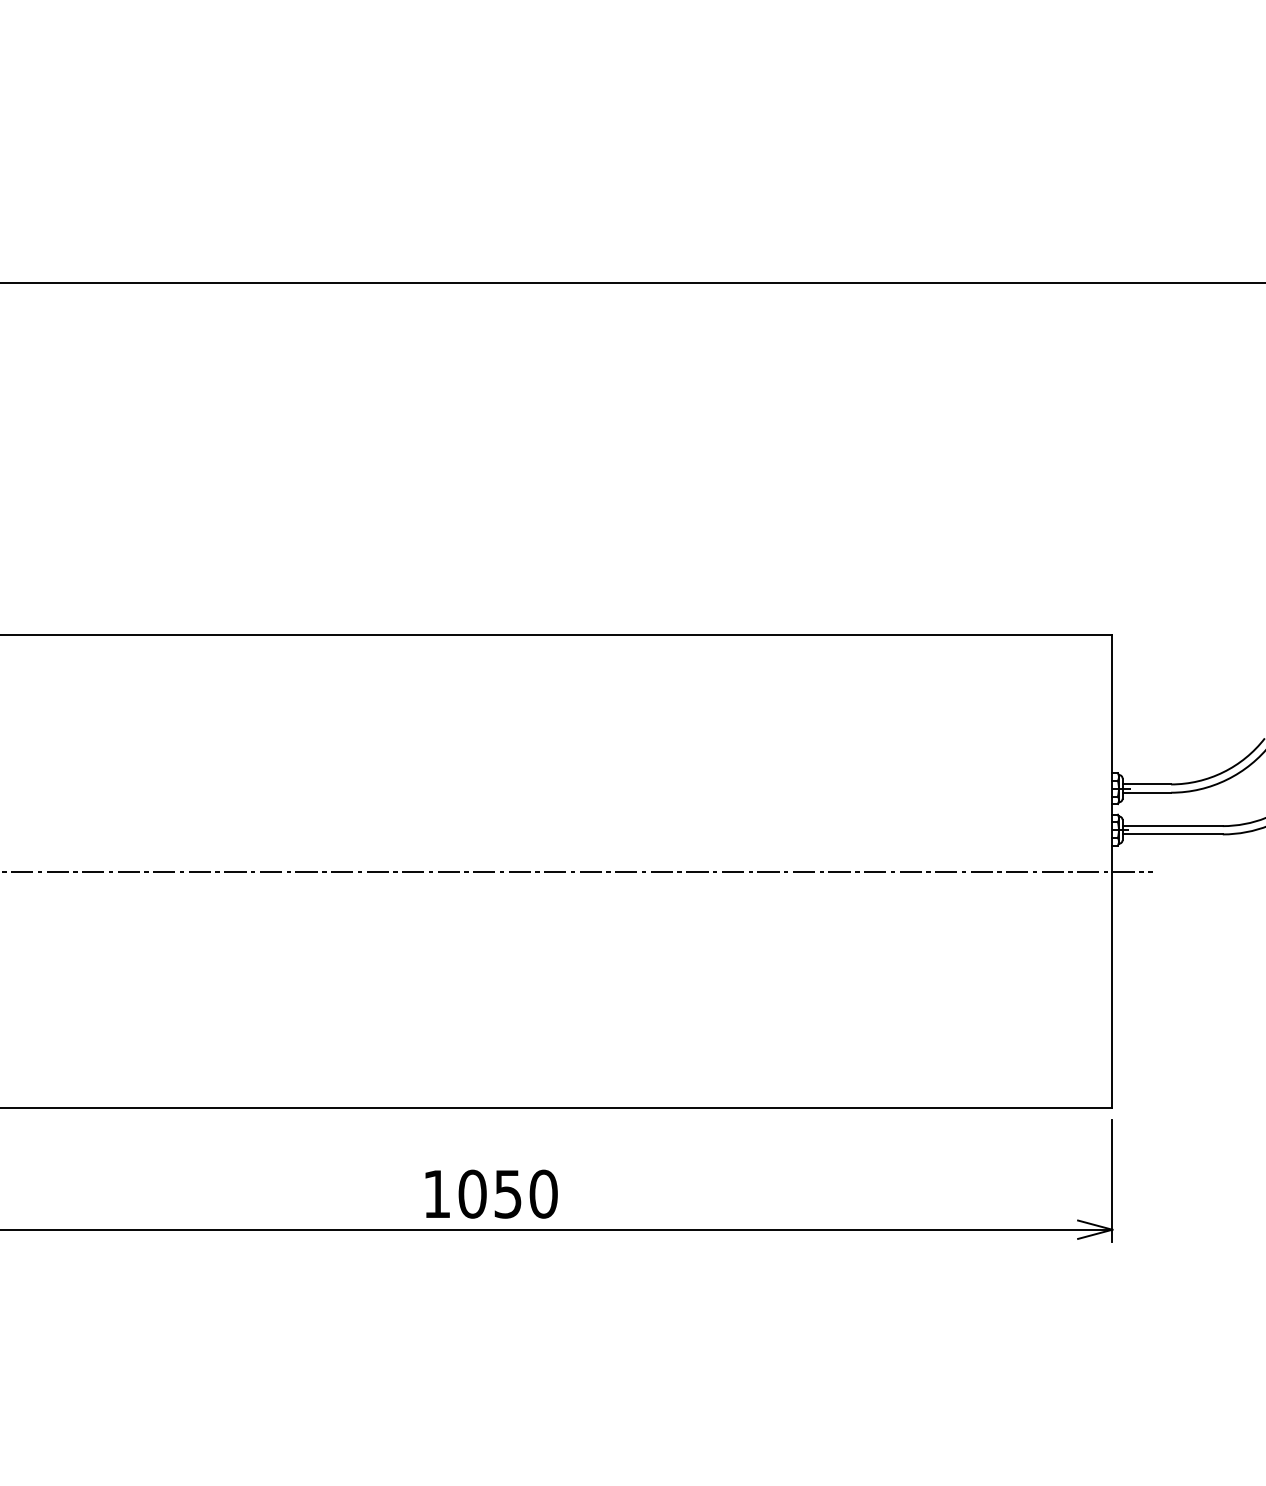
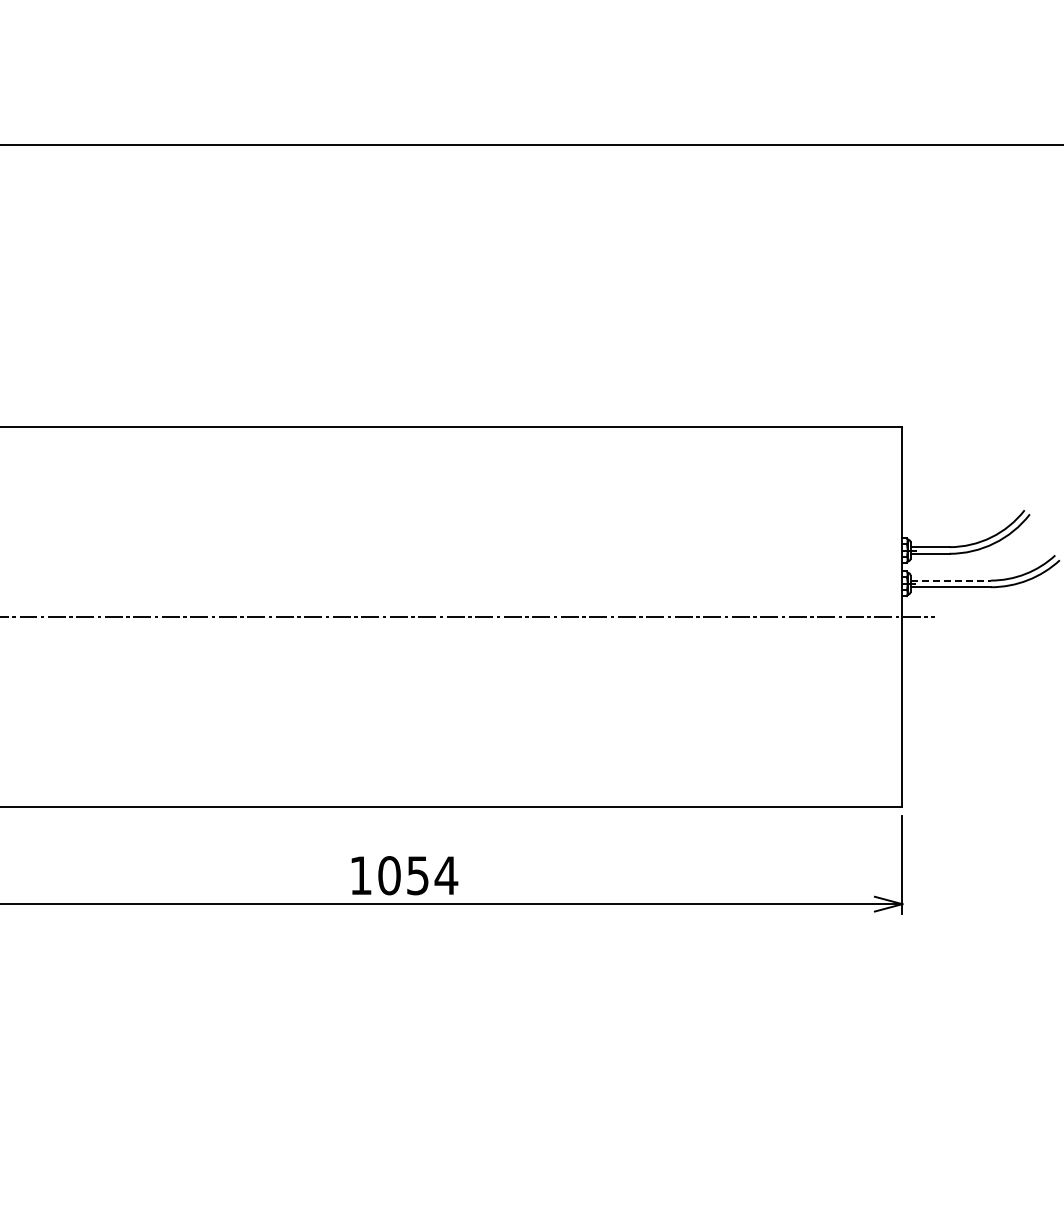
line: (1173, 826) -> (951, 580), solid -> dashed
text: (543, 1193) -> (446, 875), 1050 -> 1054

